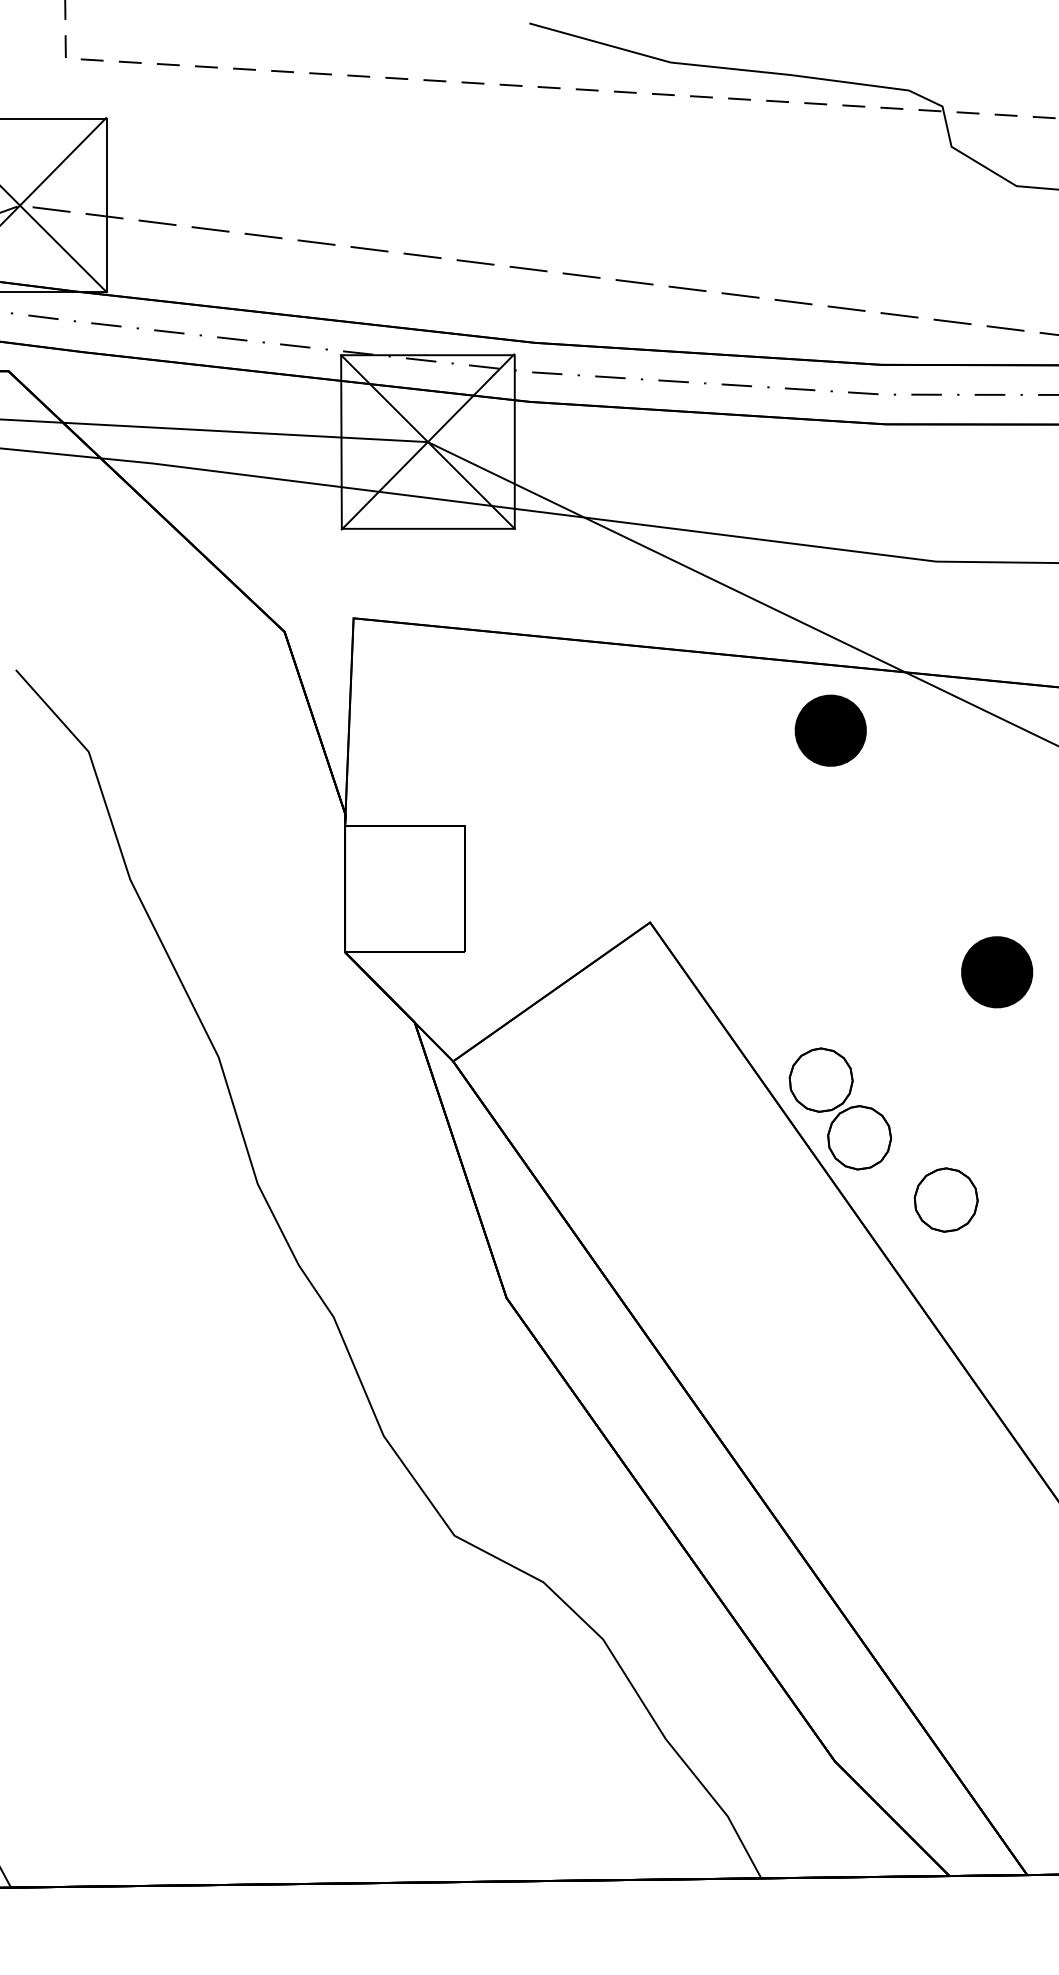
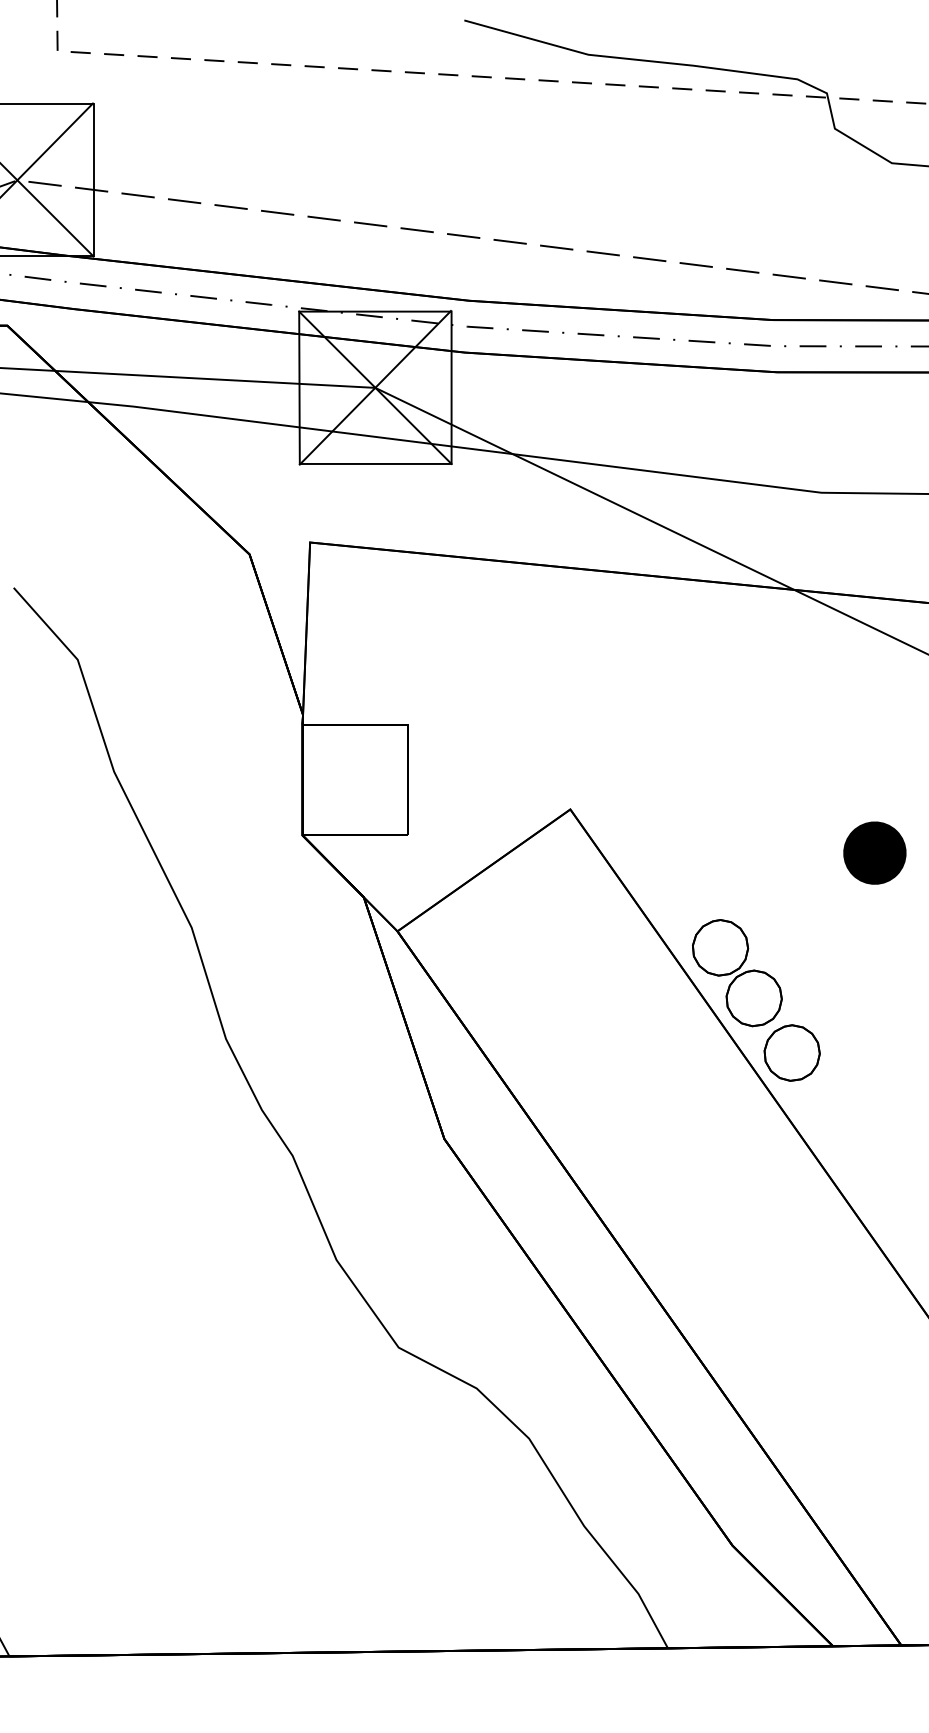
part: (830, 729) -> (728, 640), removed
part: (945, 1199) -> (791, 1052), moved

